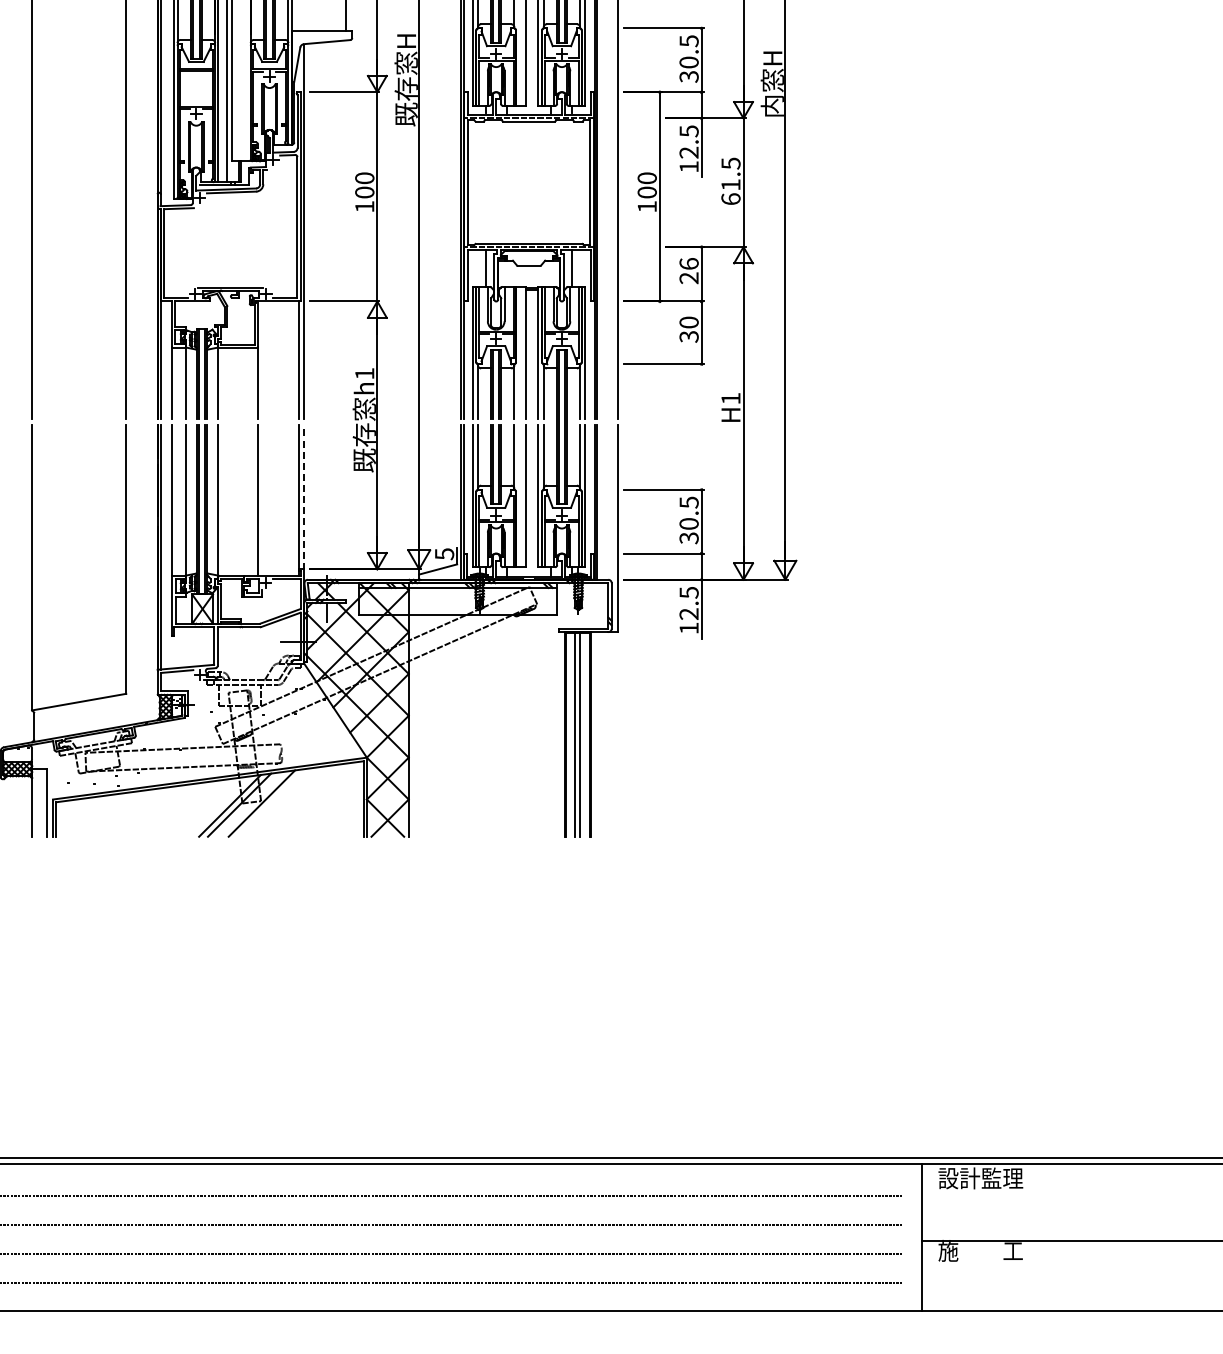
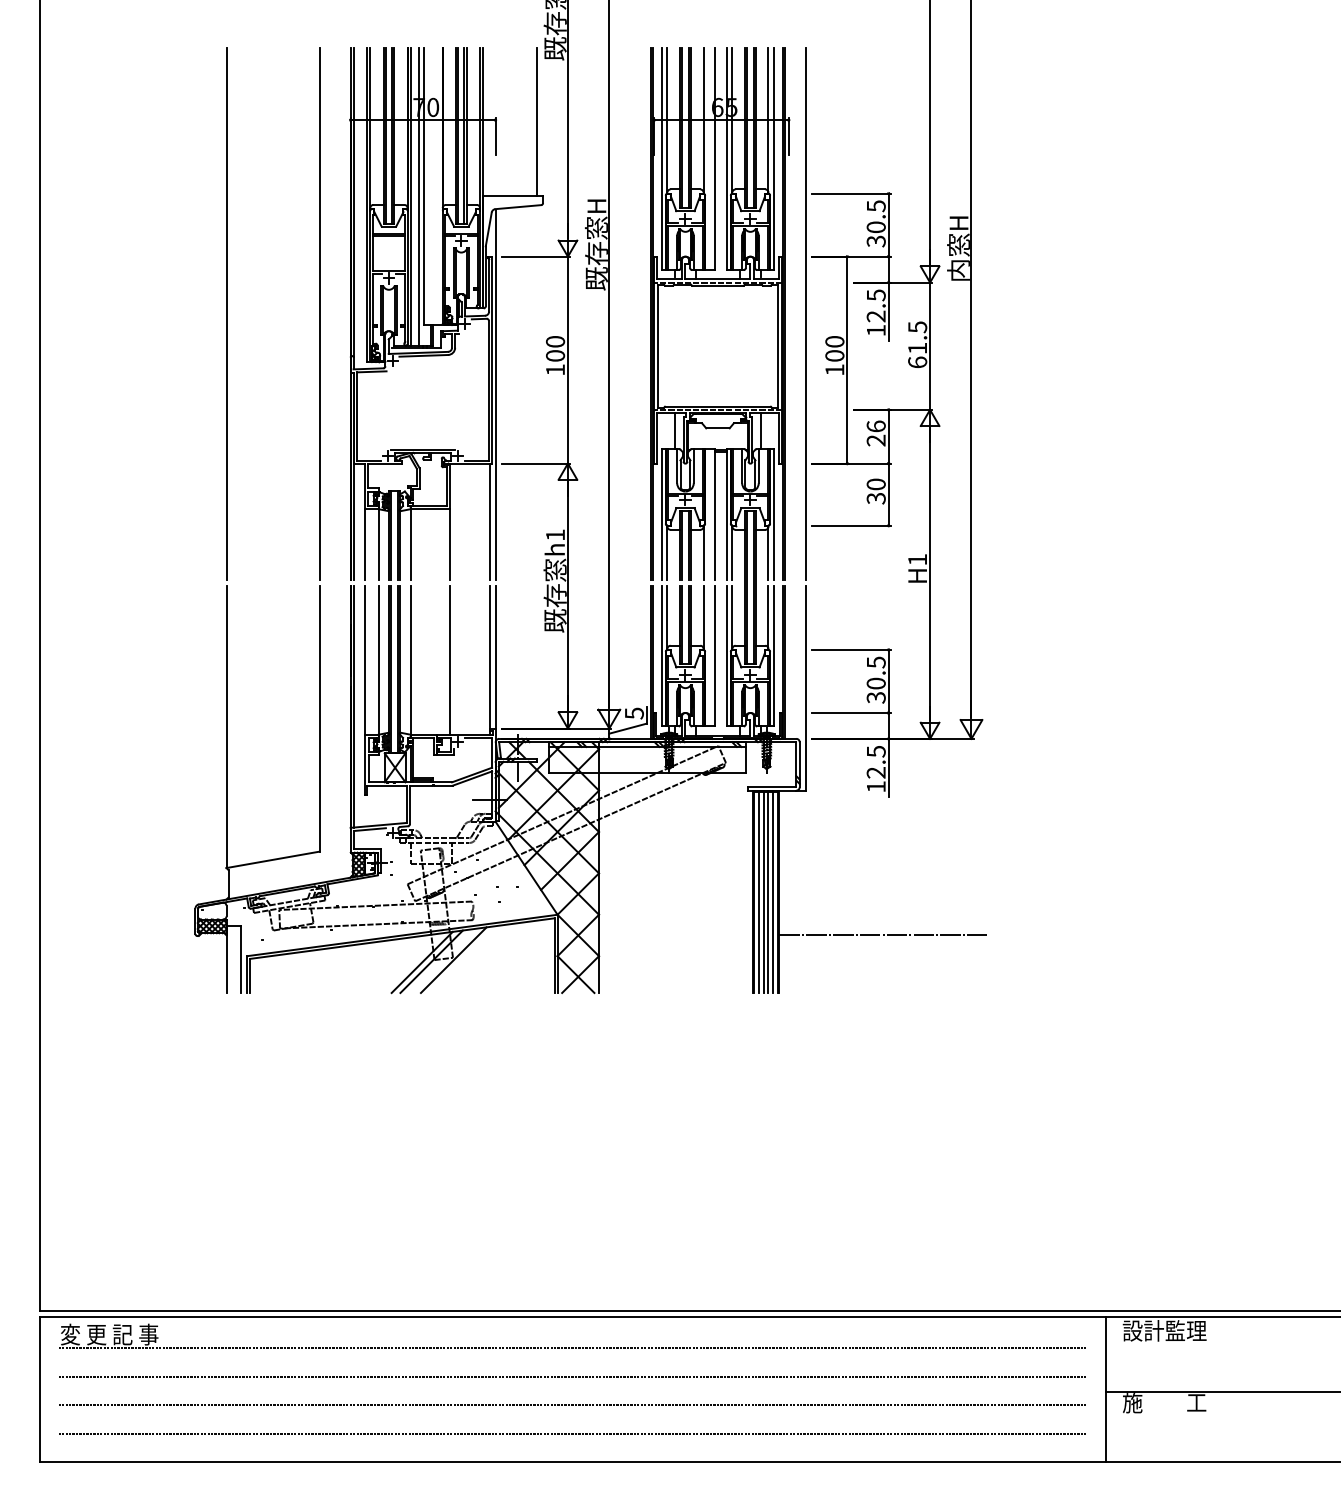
line: (304, 497) -> (495, 657), dashed -> solid
line: (570, 735) -> (758, 892), added
line: (585, 735) -> (773, 892), added
line: (696, 778) -> (883, 935), added

